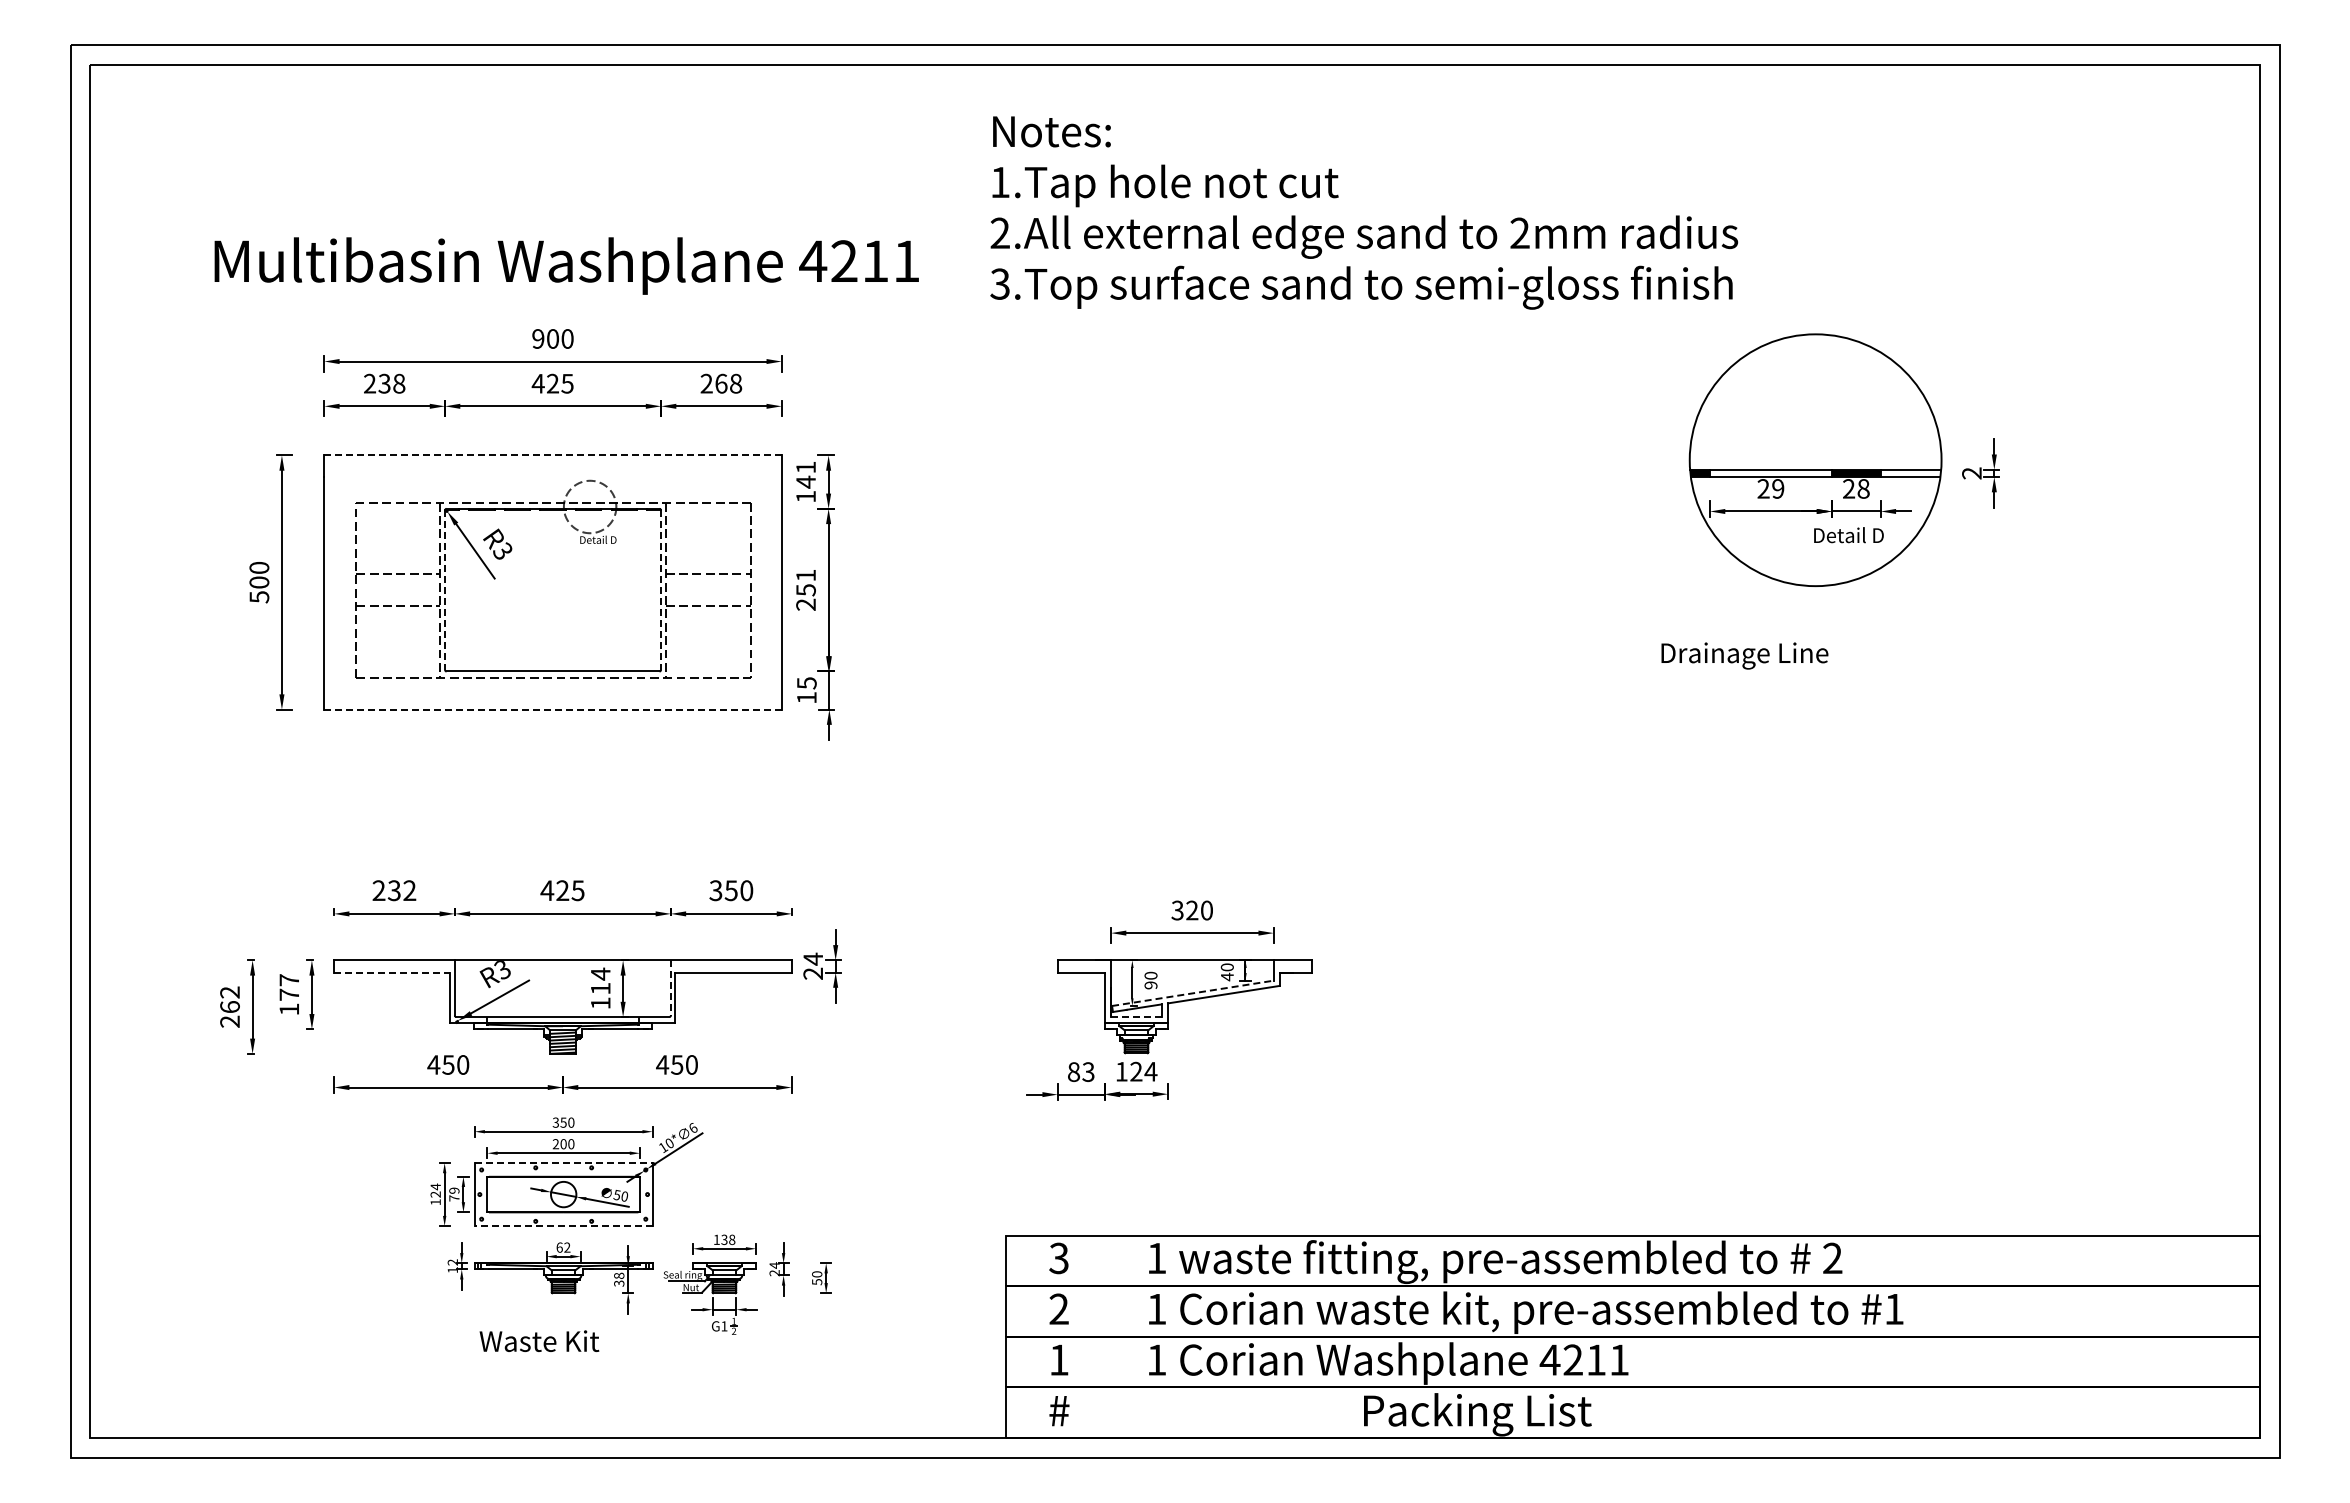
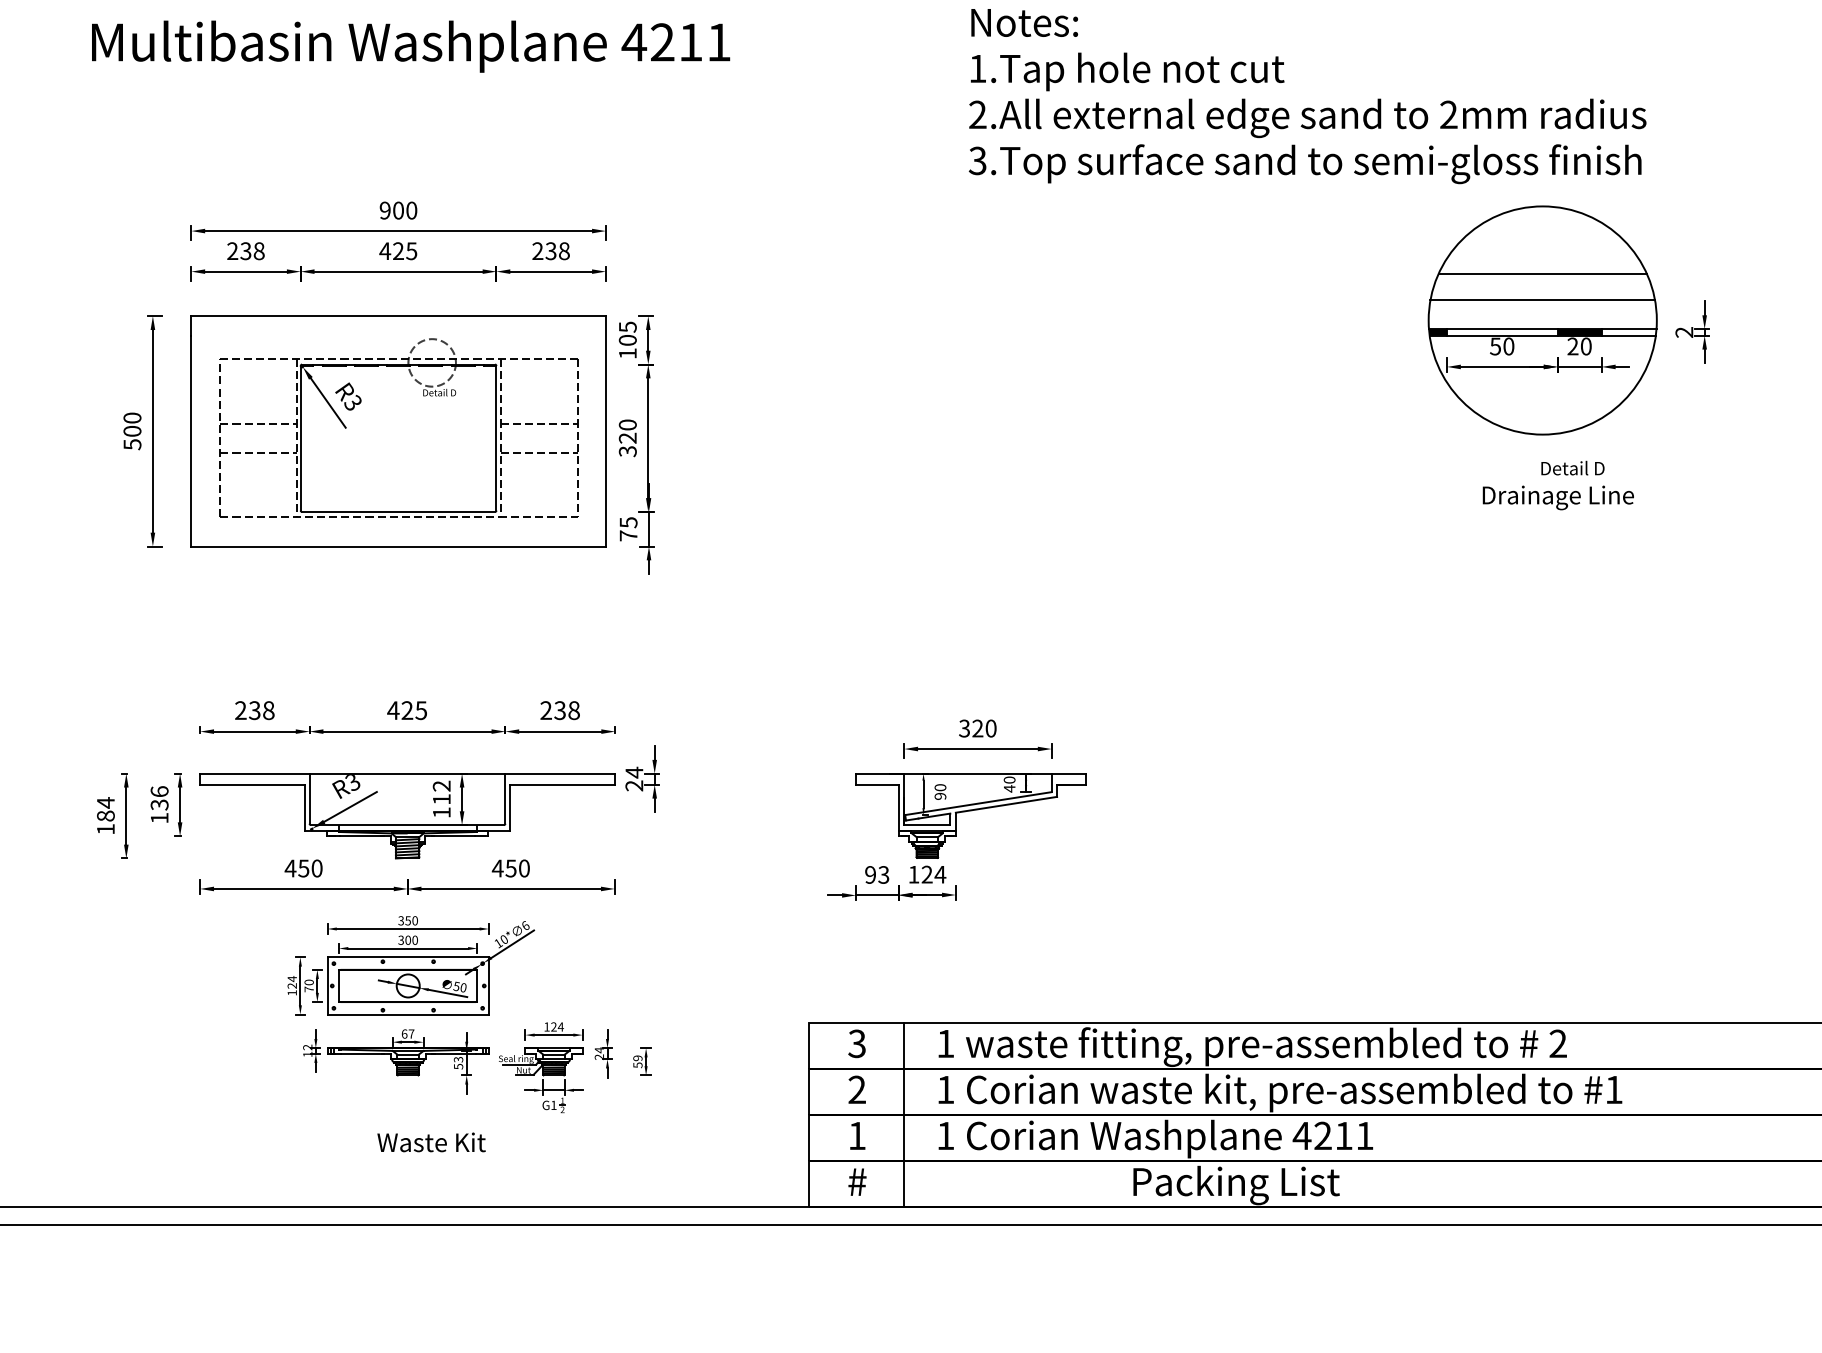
text: (1364, 212) -> (1307, 96), moved
text: (566, 265) -> (410, 46), moved
text: (721, 383) -> (551, 250), 268 -> 238
line: (1815, 408) -> (1542, 273), added
line: (1815, 438) -> (1542, 300), added
line: (553, 455) -> (398, 316), dashed -> solid
text: (805, 474) -> (627, 333), 141 -> 105
text: (1770, 488) -> (1501, 346), 29 -> 50
text: (1863, 488) -> (1586, 346), 28 -> 20
text: (1848, 535) -> (1572, 468), moved
line: (445, 590) -> (301, 438), dashed -> solid
line: (661, 590) -> (496, 438), dashed -> solid
text: (805, 590) -> (627, 438), 251 -> 320
text: (1744, 655) -> (1558, 497), moved
text: (806, 697) -> (628, 535), 15 -> 75
line: (553, 709) -> (398, 546), dashed -> solid
text: (409, 890) -> (268, 710), 232 -> 238
text: (731, 890) -> (560, 710), 350 -> 238
line: (392, 972) -> (253, 784), dashed -> solid
text: (600, 973) -> (441, 785), 114 -> 112
text: (289, 987) -> (159, 798), 177 -> 136
line: (670, 987) -> (505, 798), dashed -> solid
line: (1192, 993) -> (978, 803), dashed -> solid
text: (229, 1006) -> (105, 815), 262 -> 184
line: (1135, 1017) -> (926, 825), dashed -> solid
text: (1073, 1071) -> (870, 874), 83 -> 93
text: (555, 1144) -> (400, 940), 200 -> 300
line: (563, 1163) -> (408, 957), dashed -> solid
text: (454, 1190) -> (309, 982), 79 -> 70
line: (563, 1226) -> (408, 1014), dashed -> solid
text: (728, 1239) -> (557, 1026), 138 -> 124
text: (567, 1247) -> (411, 1033), 62 -> 67
text: (817, 1274) -> (638, 1058), 50 -> 59
text: (619, 1279) -> (458, 1062), 38 -> 53
line: (1110, 1336) -> (903, 1114), added
text: (539, 1340) -> (431, 1141), moved

